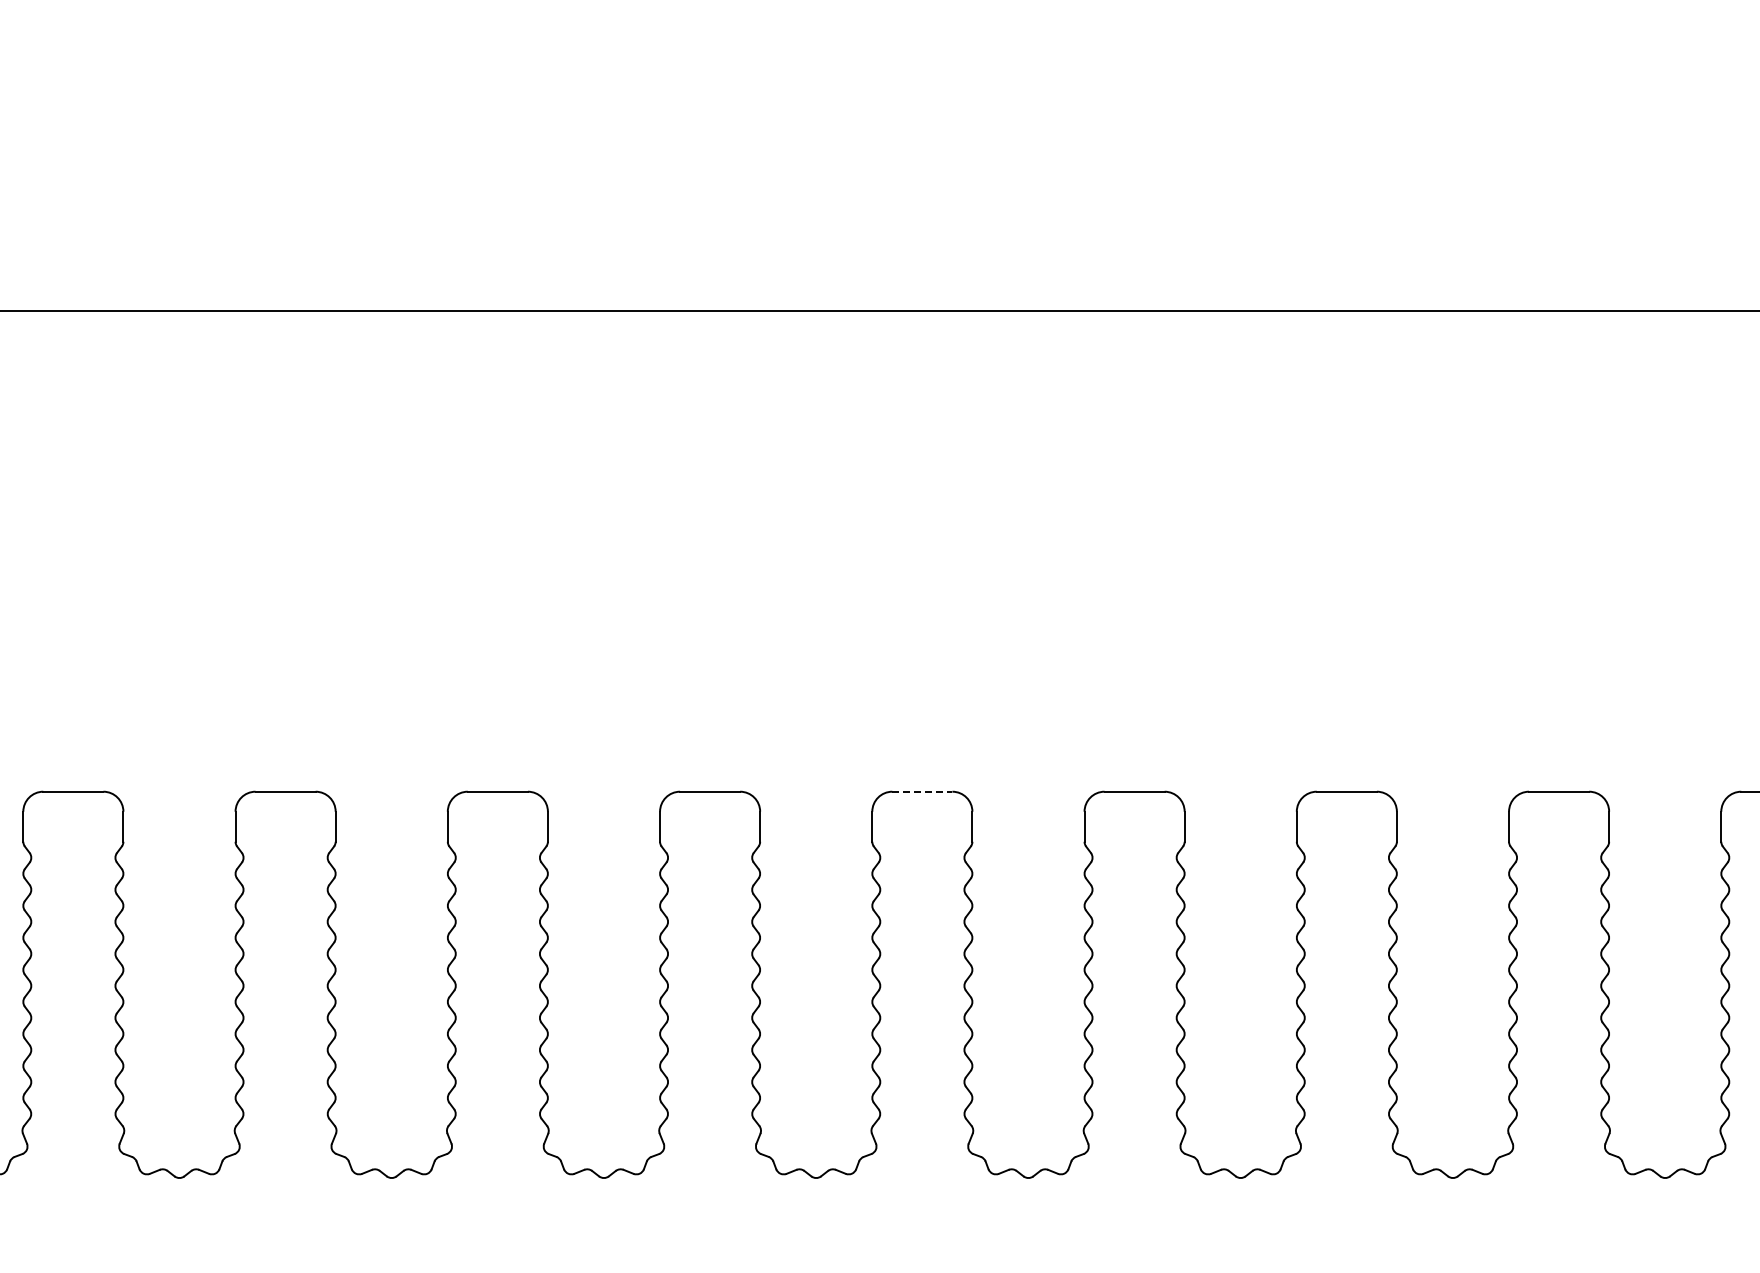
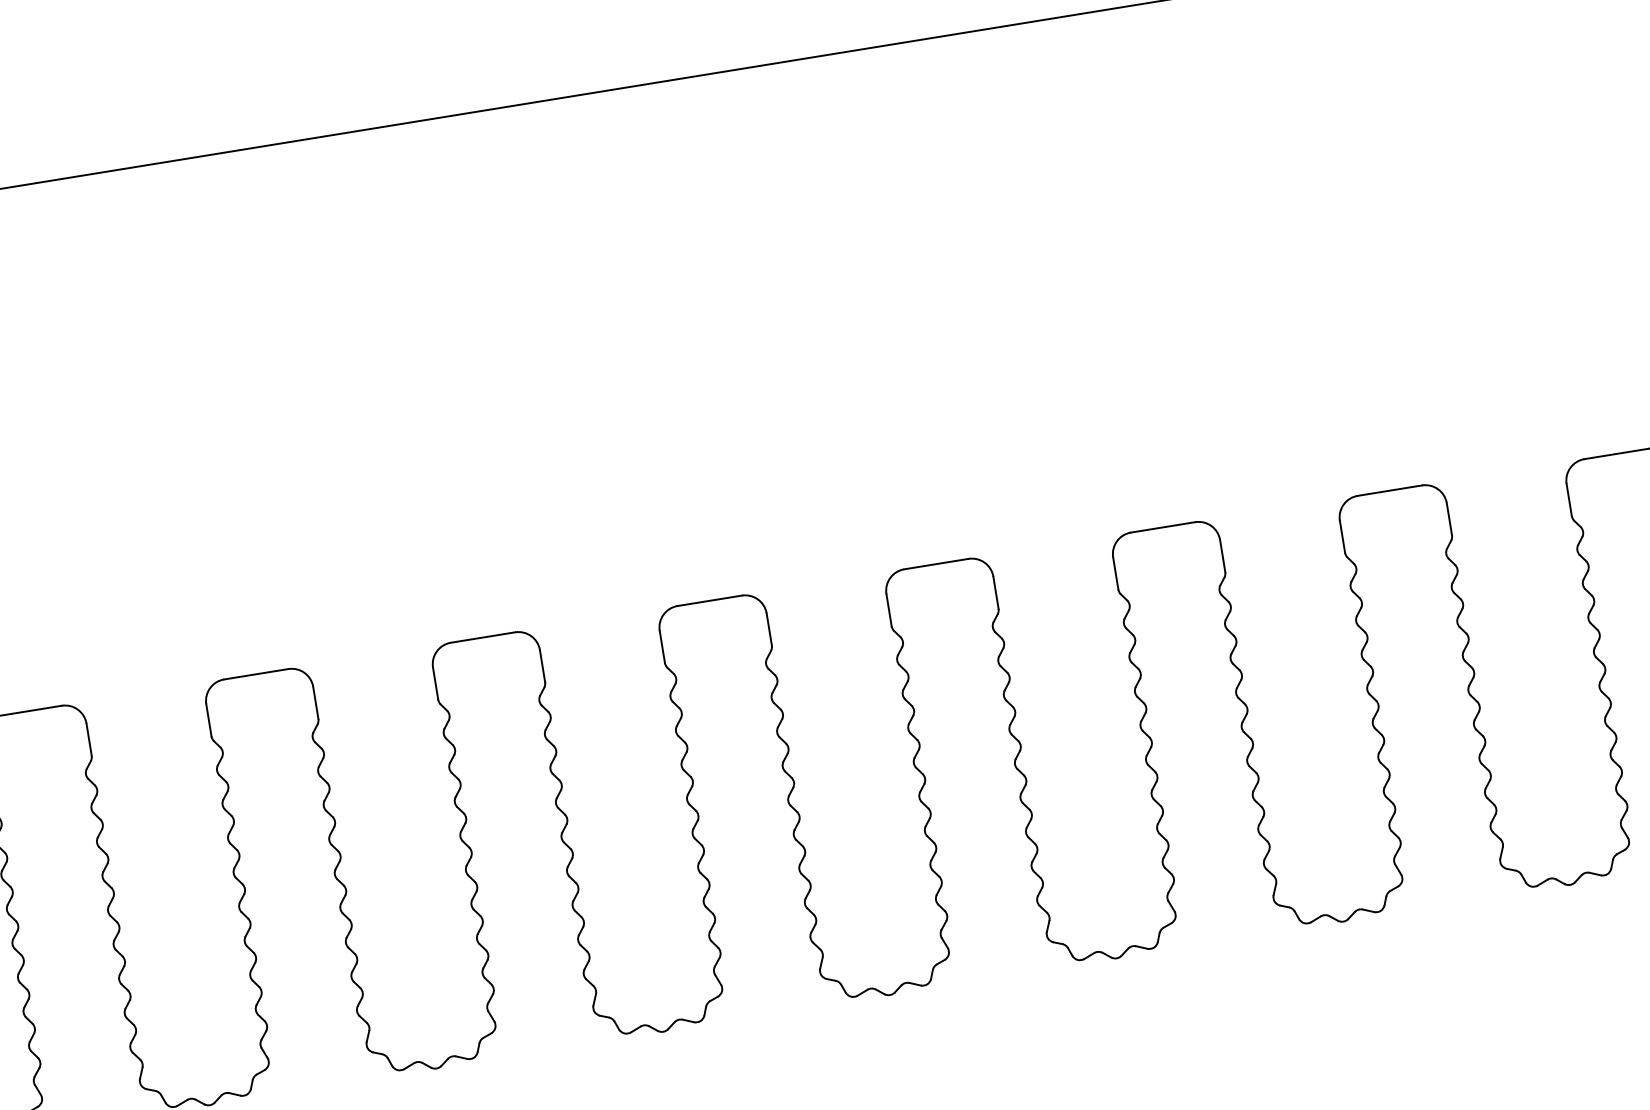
line: (922, 791) -> (709, 600), dashed -> solid

